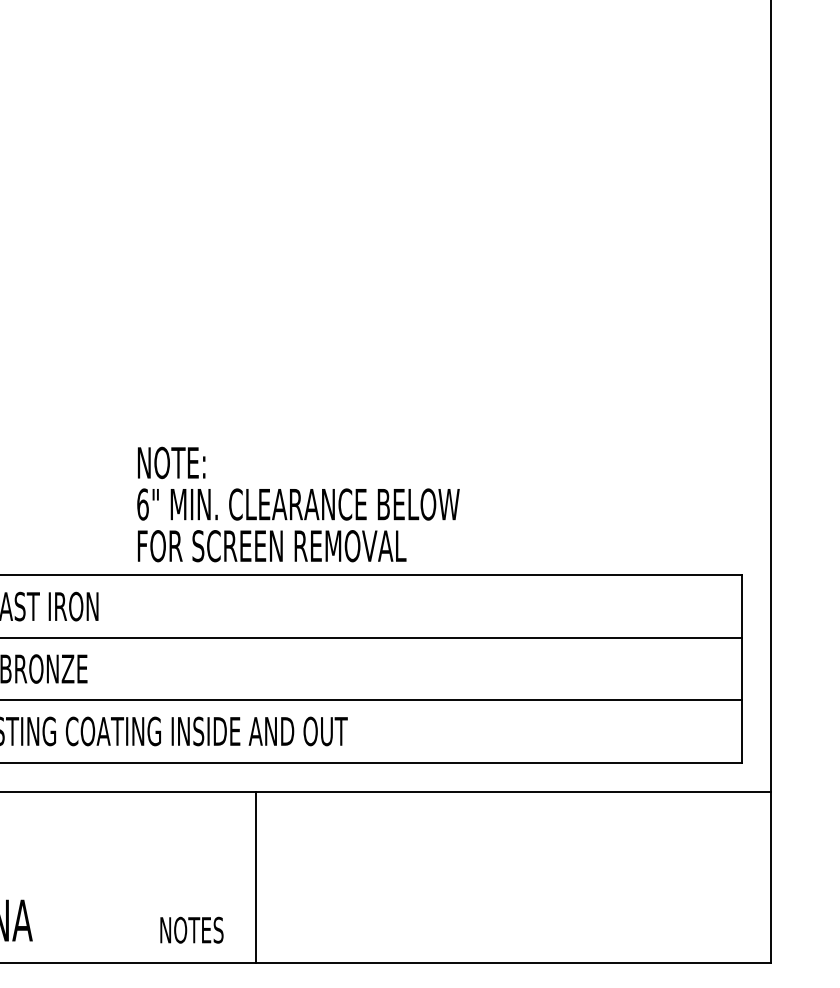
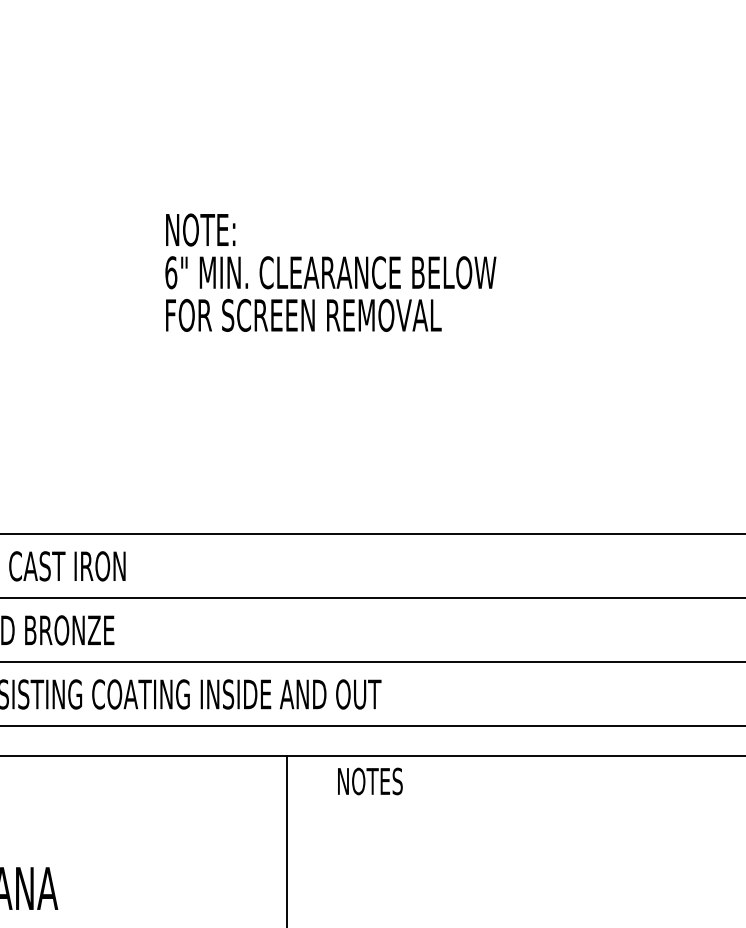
text: (298, 504) -> (330, 272), moved
text: (191, 929) -> (369, 780), moved

